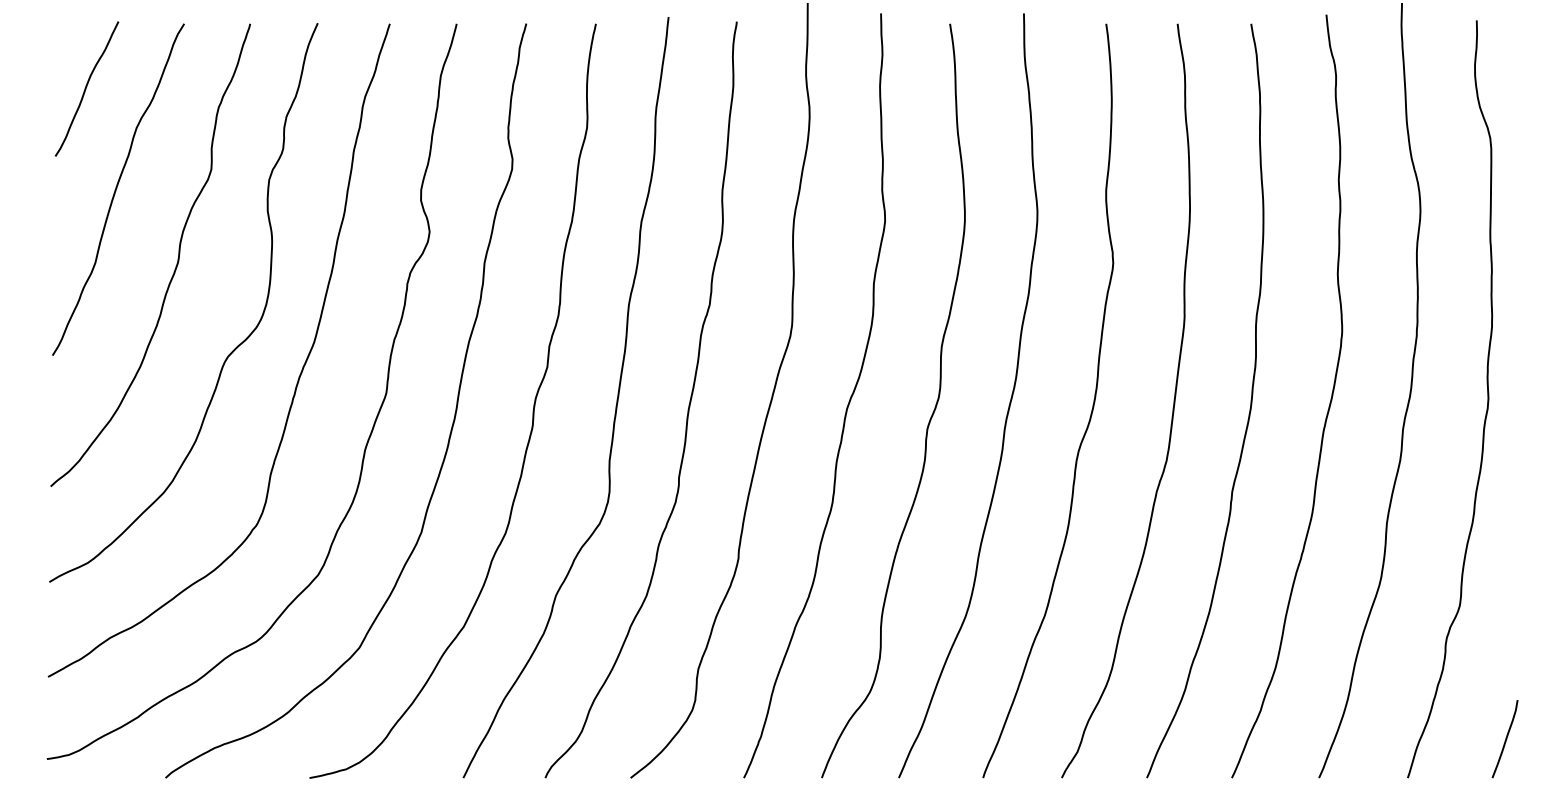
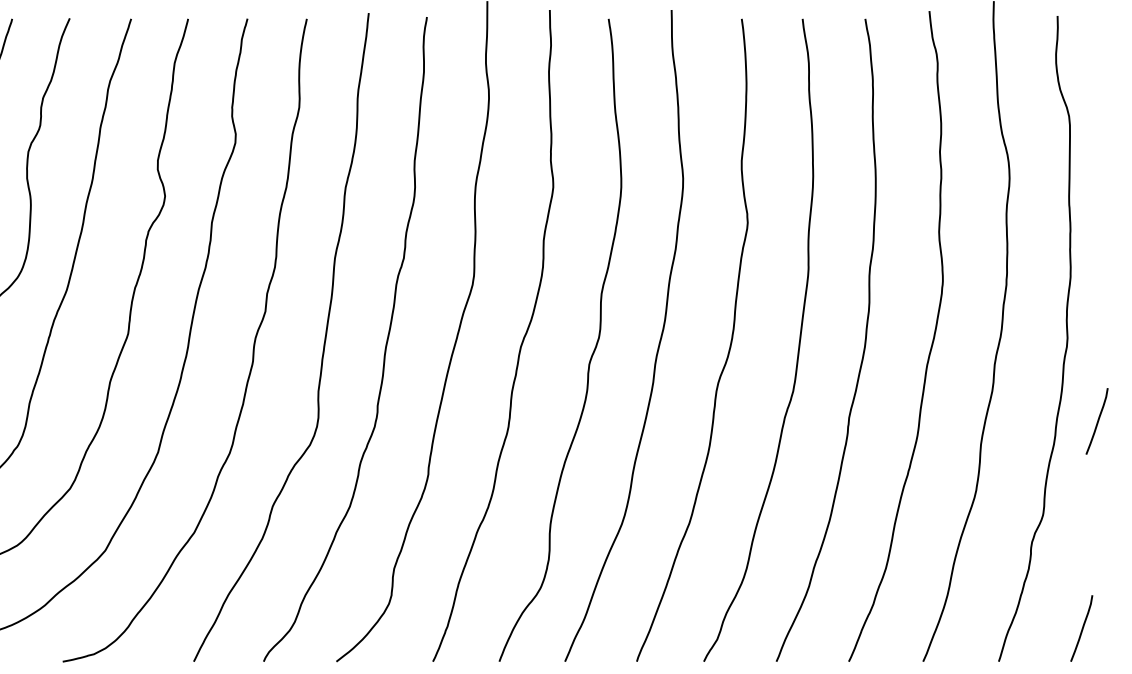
curve: (1523, 496) -> (1097, 421), added

